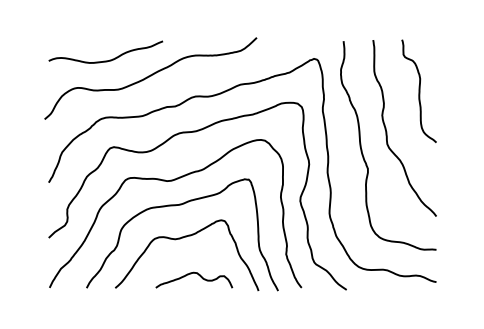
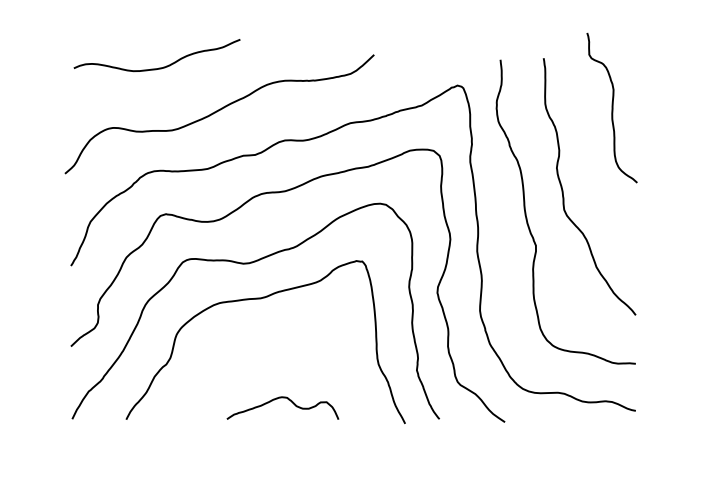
curve: (109, 59) -> (162, 66), moved
curve: (418, 90) -> (611, 106), moved
curve: (183, 238) -> (267, 347), removed

